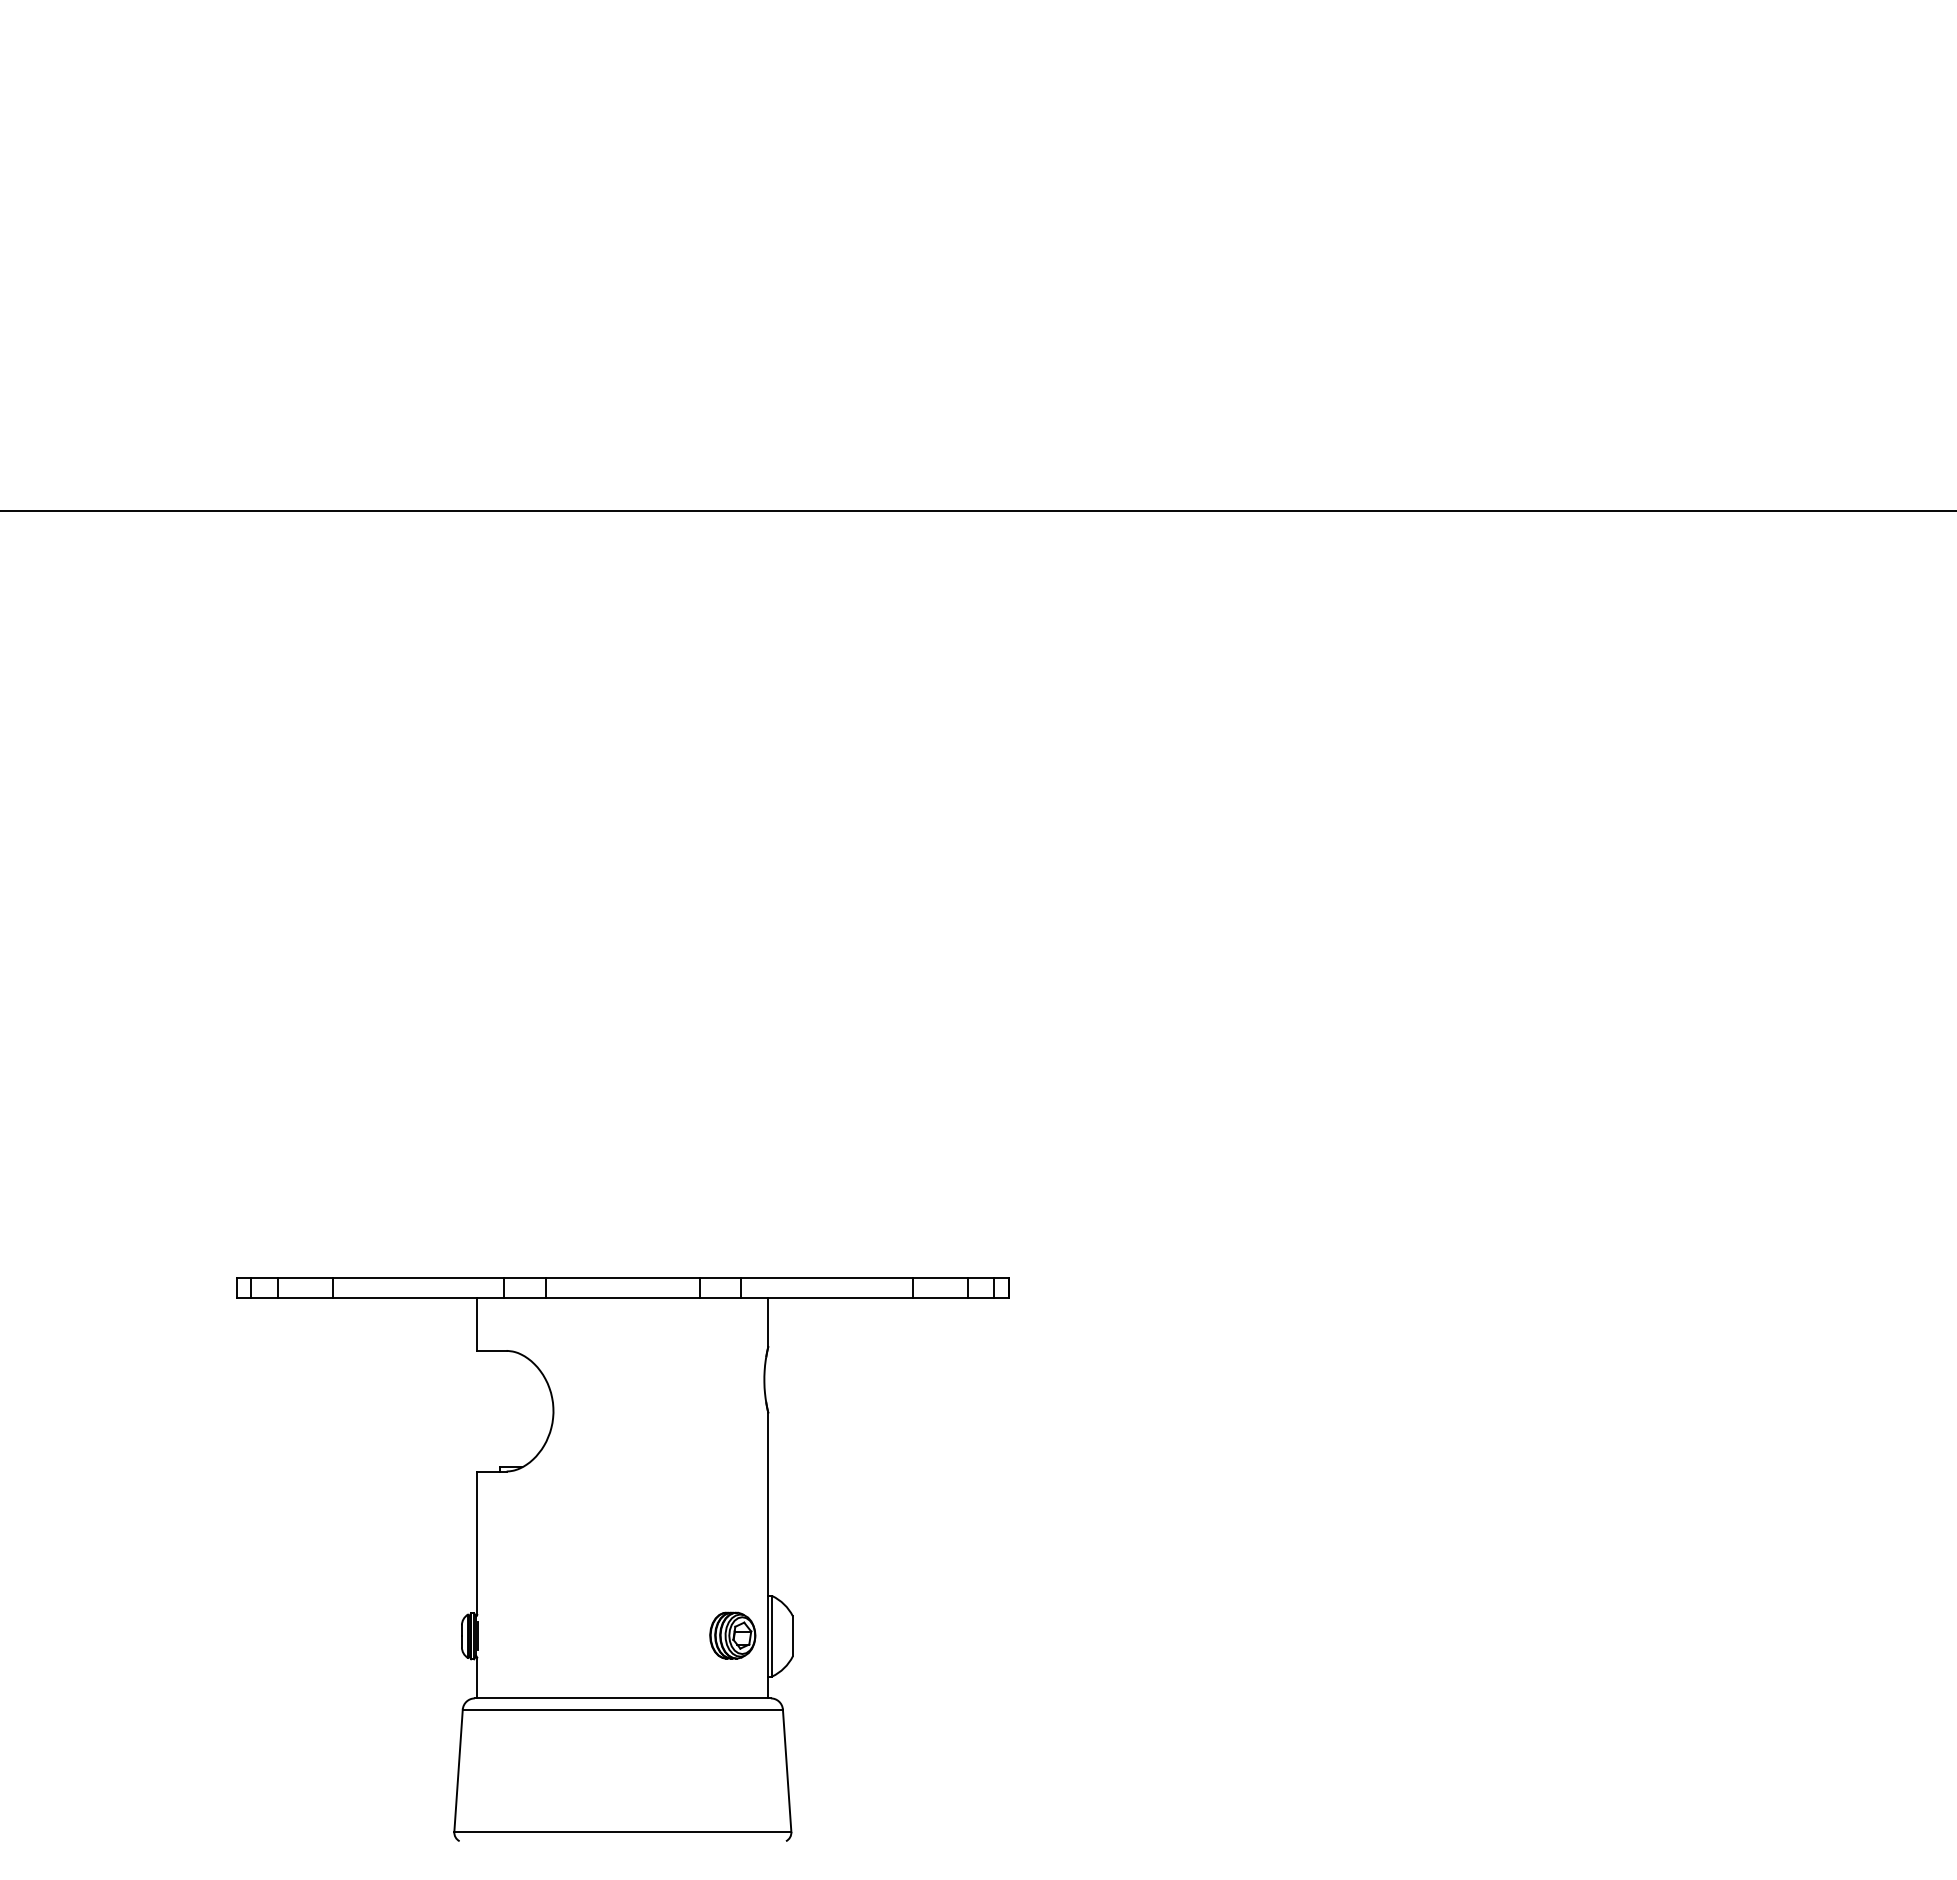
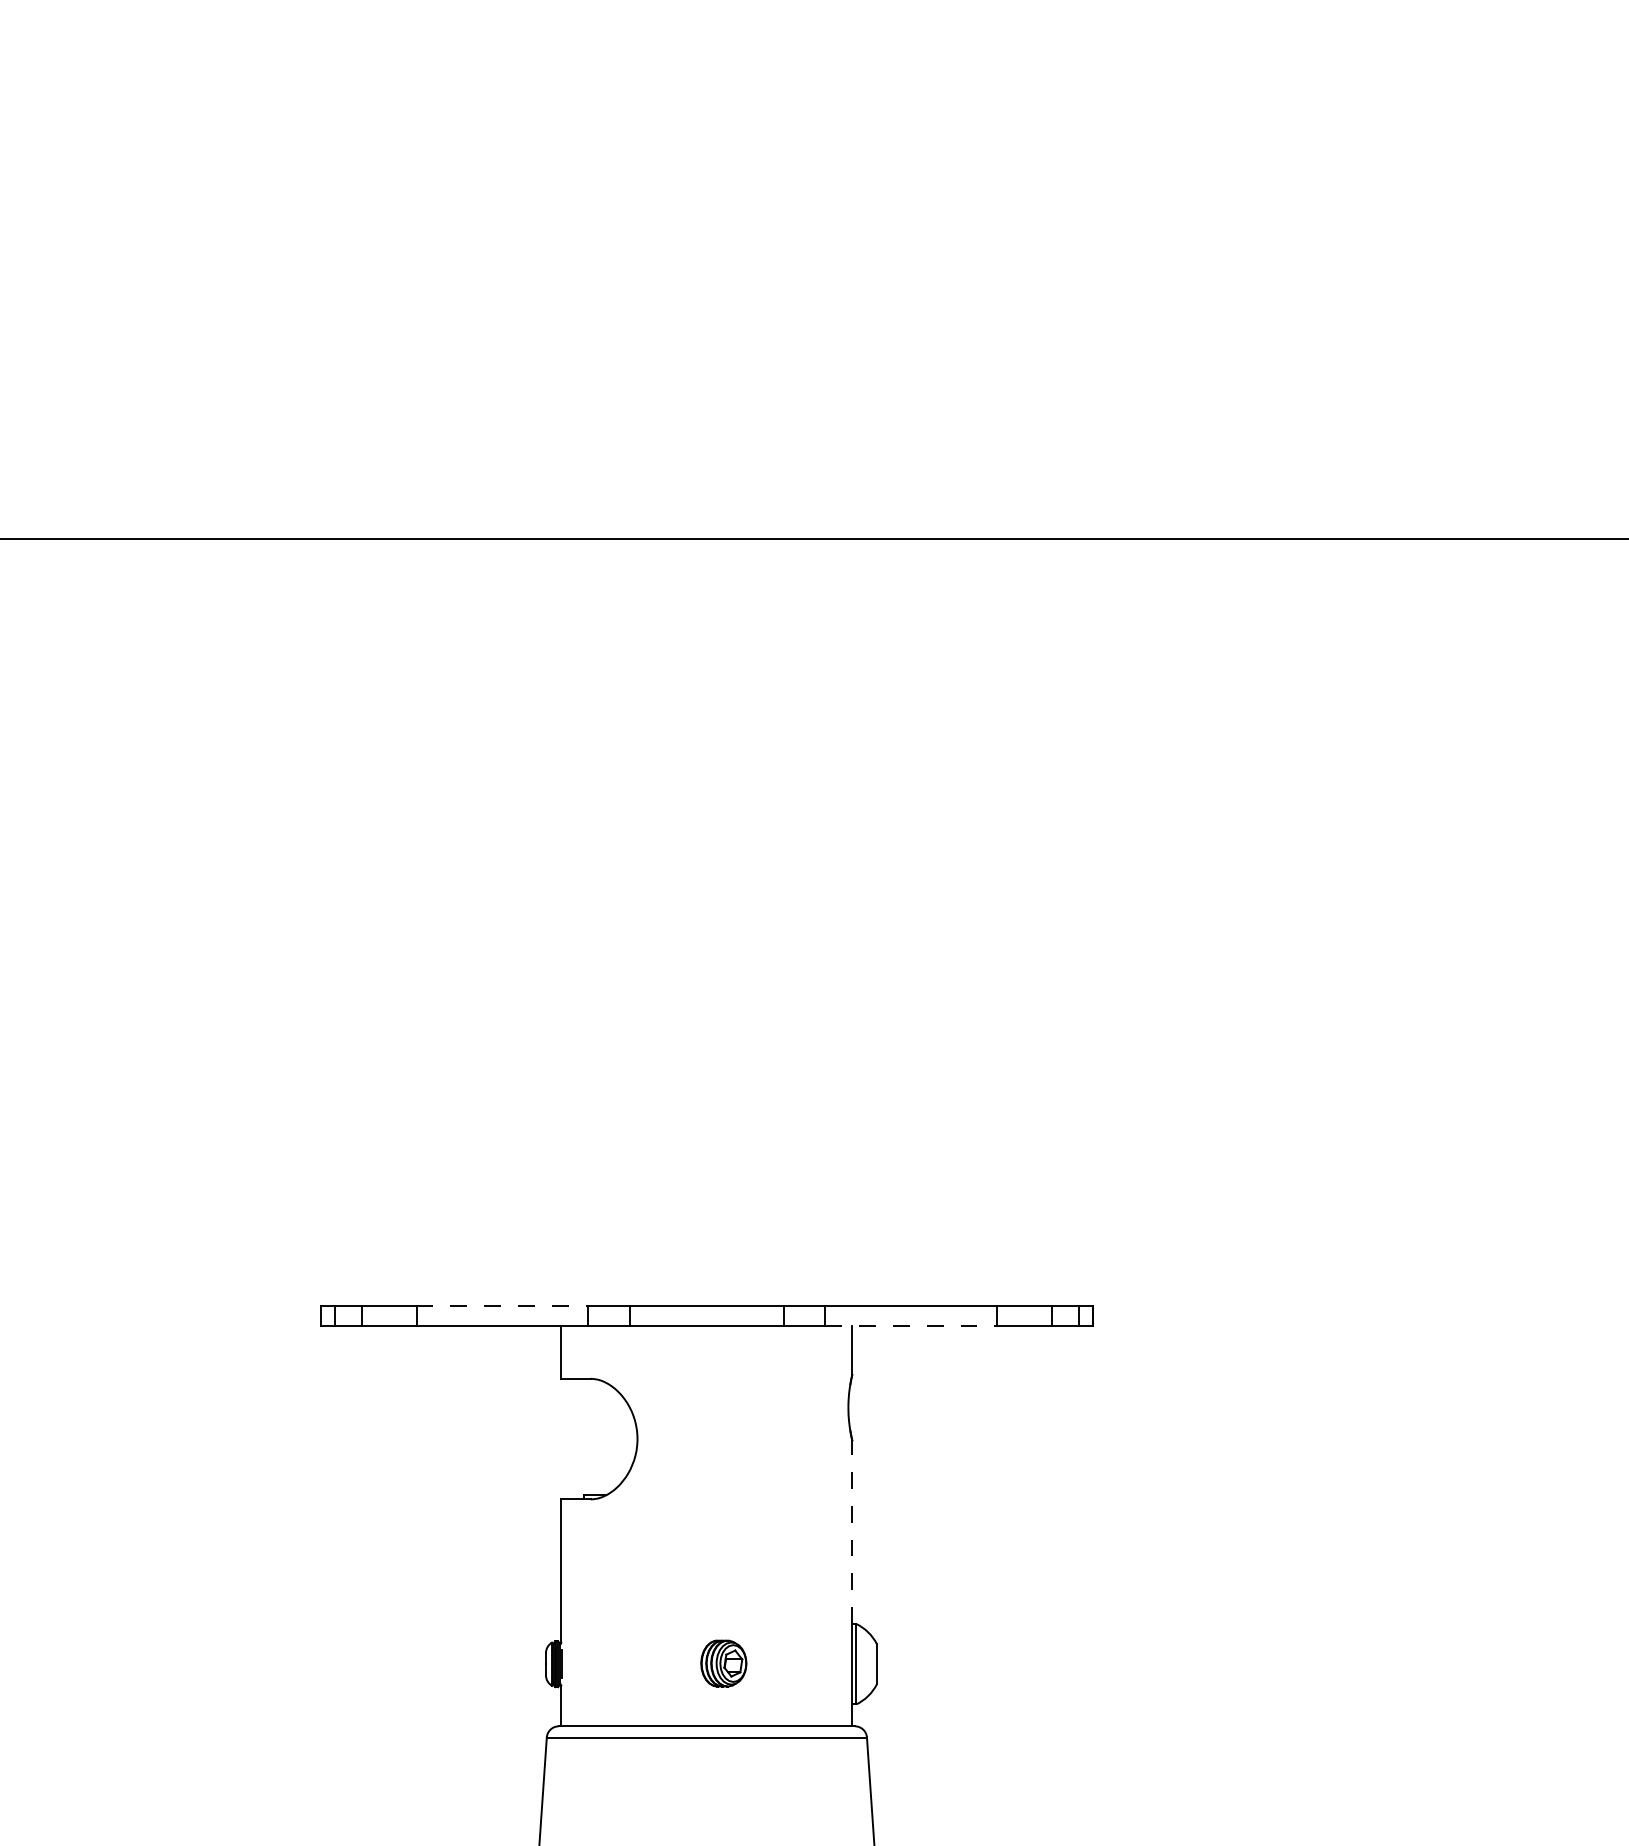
line: (418, 1278) -> (502, 1306), solid -> dashed
line: (827, 1297) -> (911, 1325), solid -> dashed
line: (768, 1504) -> (852, 1532), solid -> dashed
part: (732, 1635) -> (723, 1663), moved

